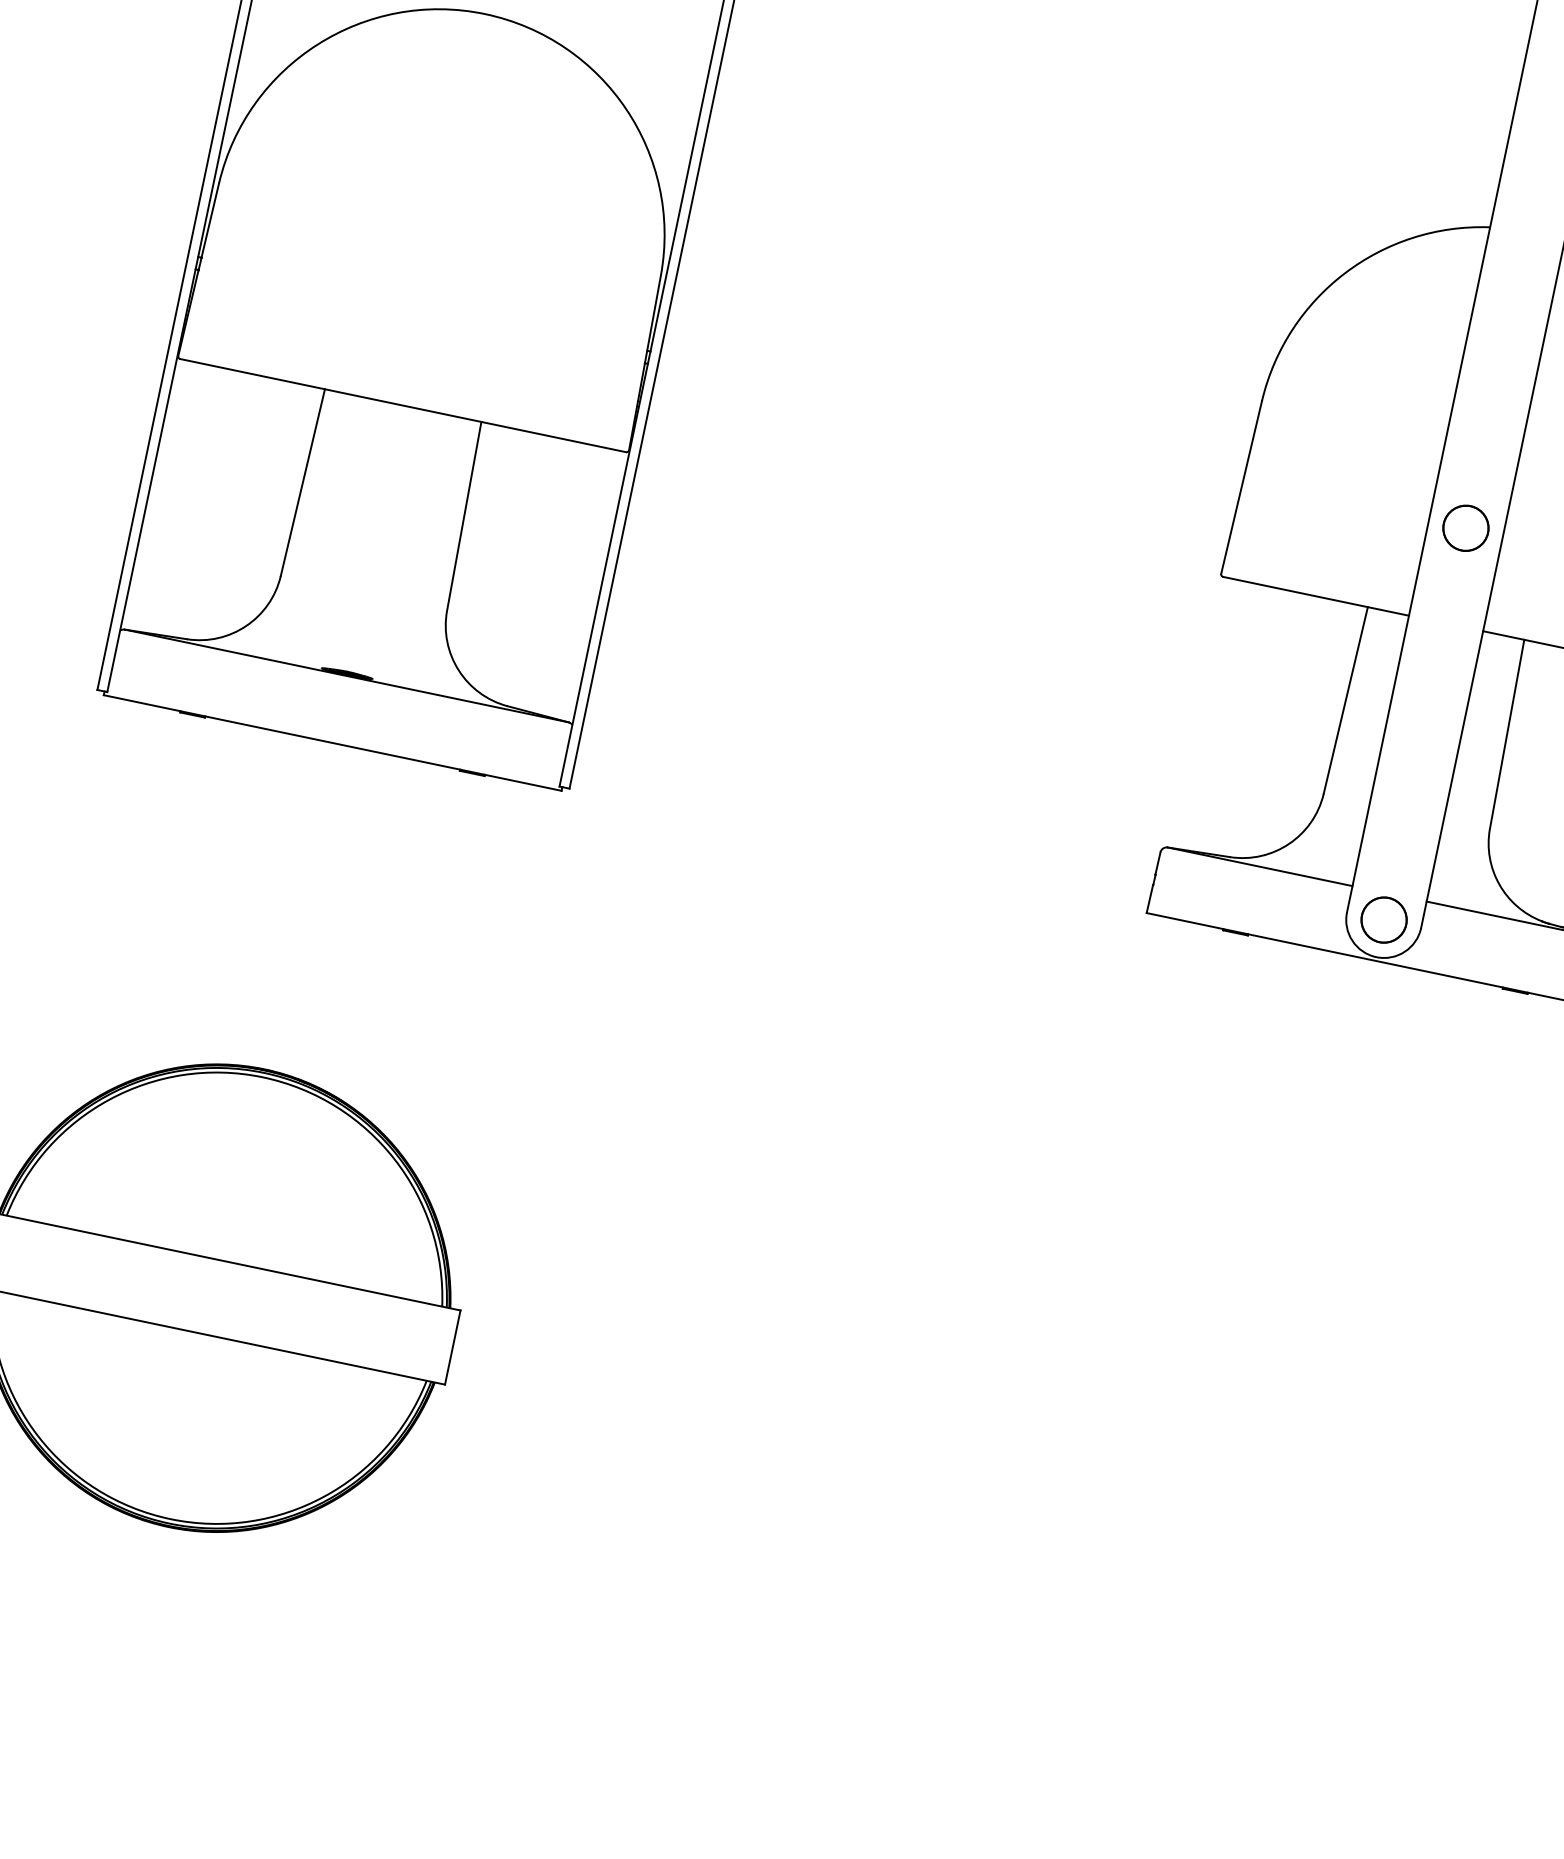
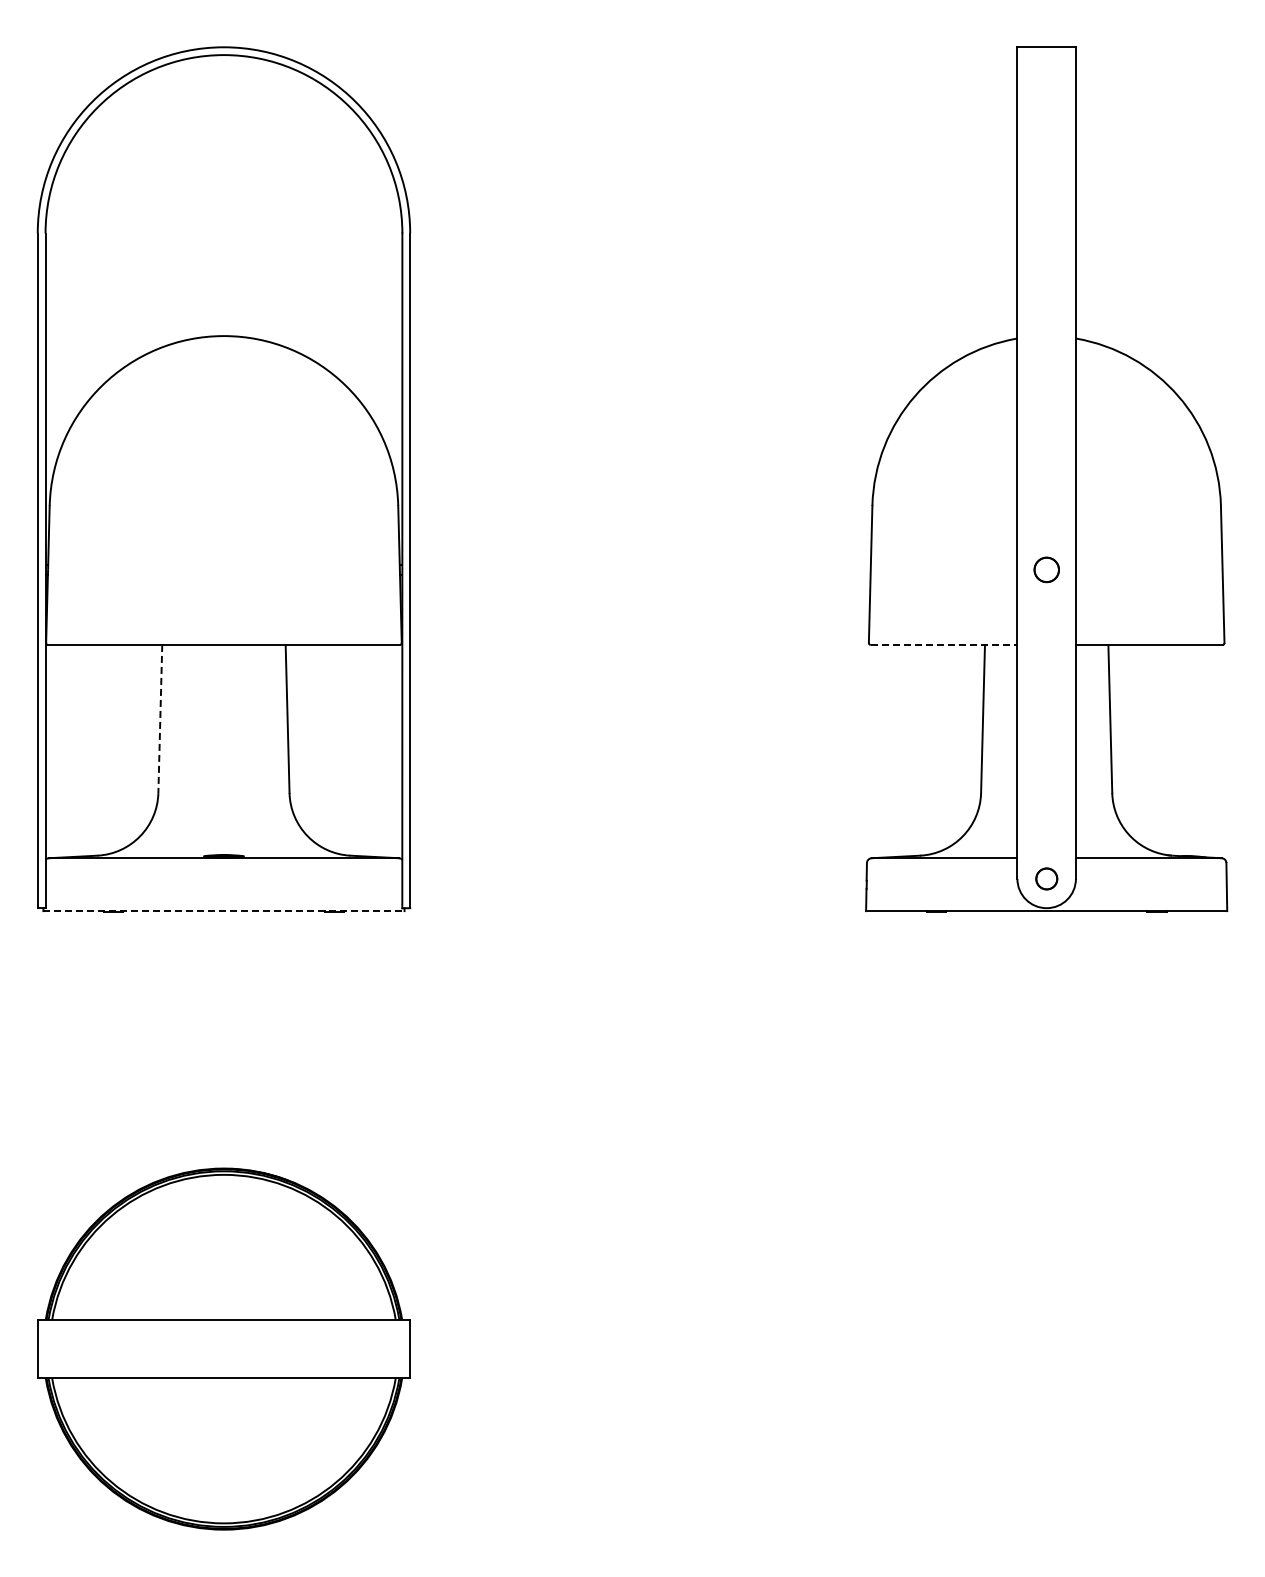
line: (302, 483) -> (160, 719), solid -> dashed
circle: (1465, 527) -> (1046, 569), size x0.7
line: (1316, 595) -> (944, 644), solid -> dashed
line: (332, 743) -> (223, 911), solid -> dashed
circle: (1384, 919) -> (1046, 878), size x0.6

